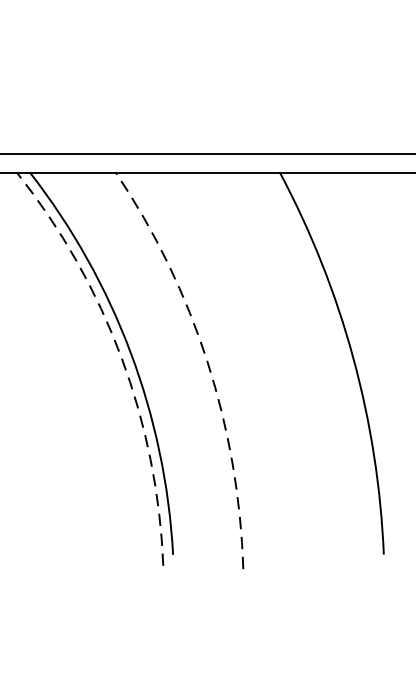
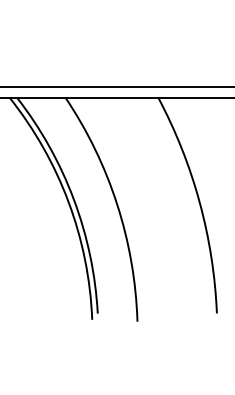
arc: (121, 358) -> (68, 202), dashed -> solid
arc: (208, 361) -> (117, 204), dashed -> solid

